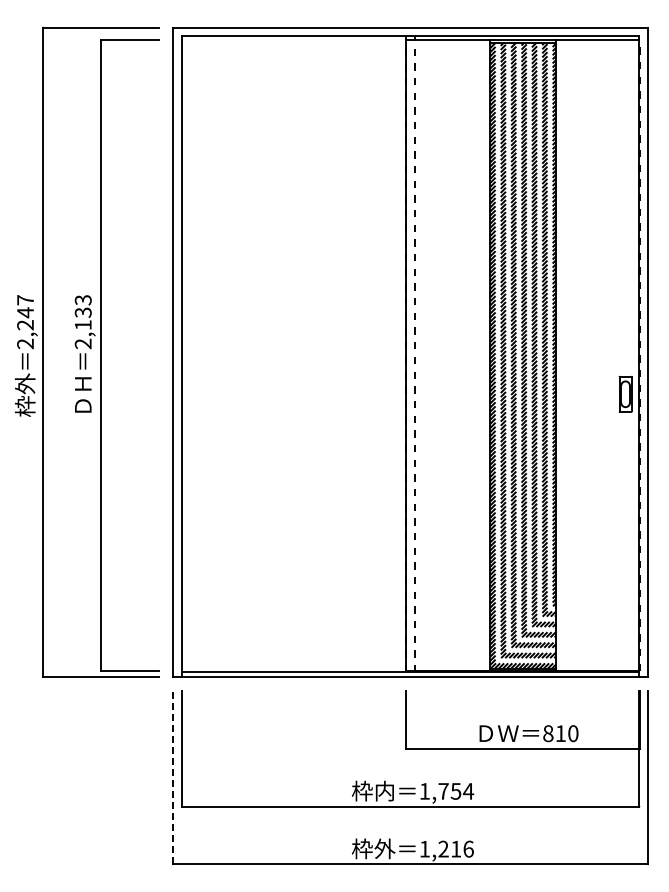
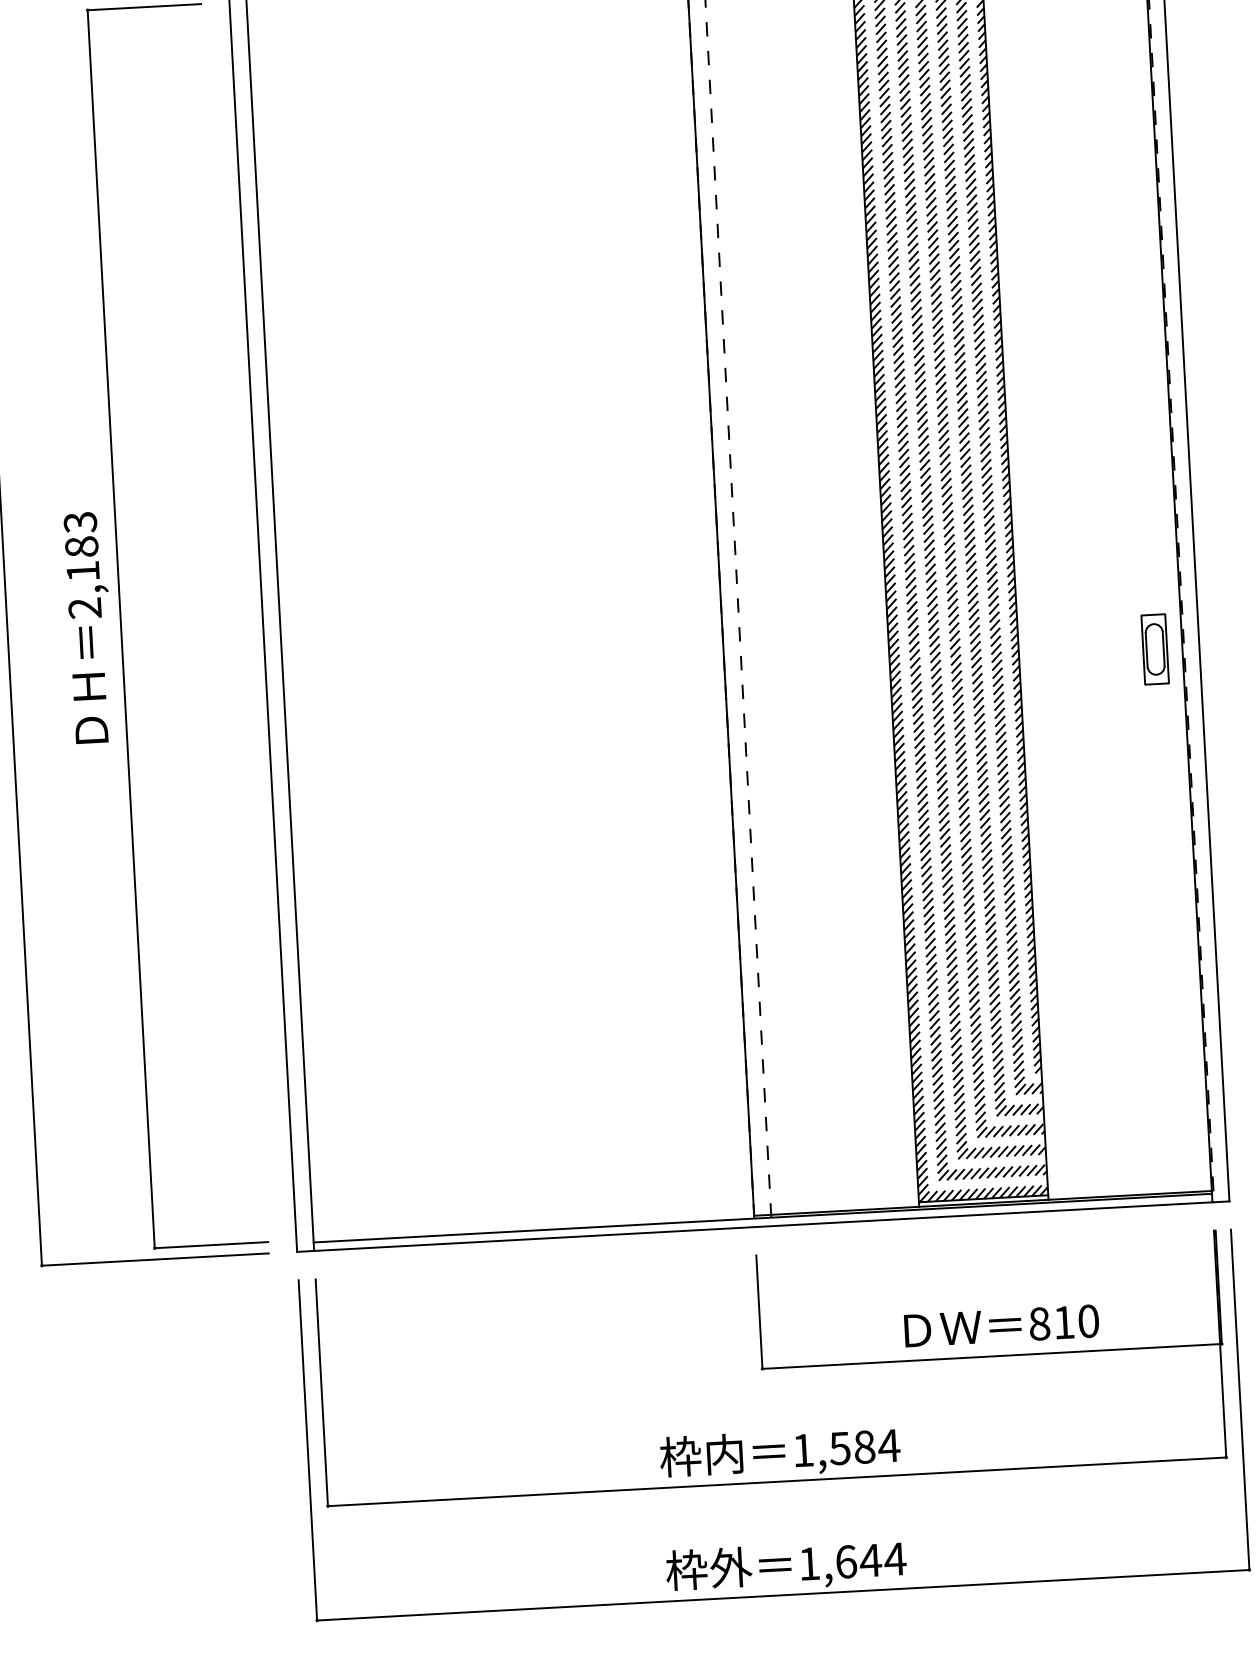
text: (83, 312) -> (82, 546), 2,133 -> 2,183
line: (173, 777) -> (308, 1449), dashed -> solid
text: (449, 791) -> (851, 1448), 1,754 -> 1,584
text: (456, 848) -> (871, 1559), 1,216 -> 1,644

